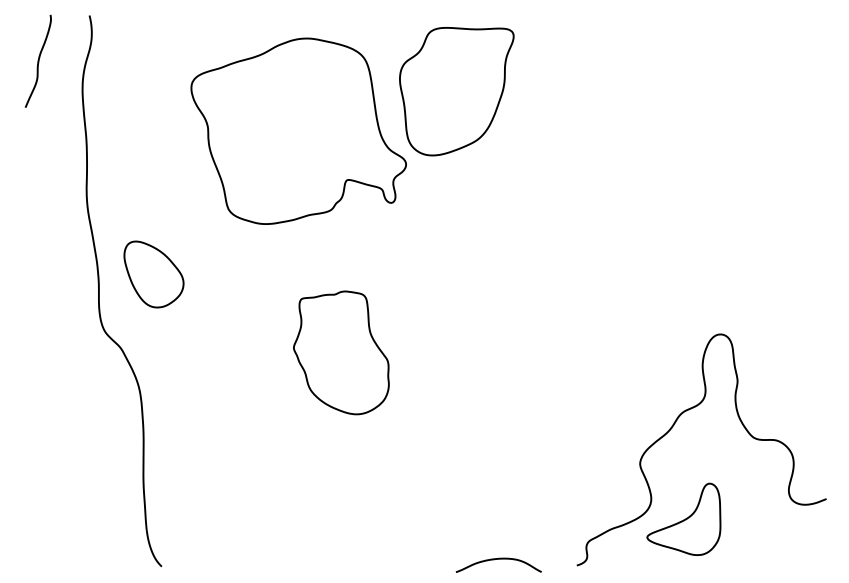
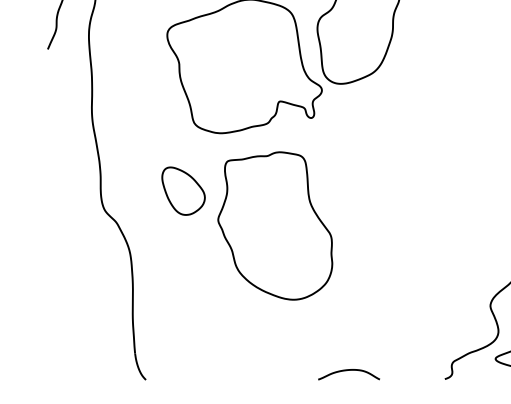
part: (153, 274) -> (183, 191), moved
part: (341, 352) -> (275, 225), size x1.67
curve: (498, 559) -> (348, 370), moved

